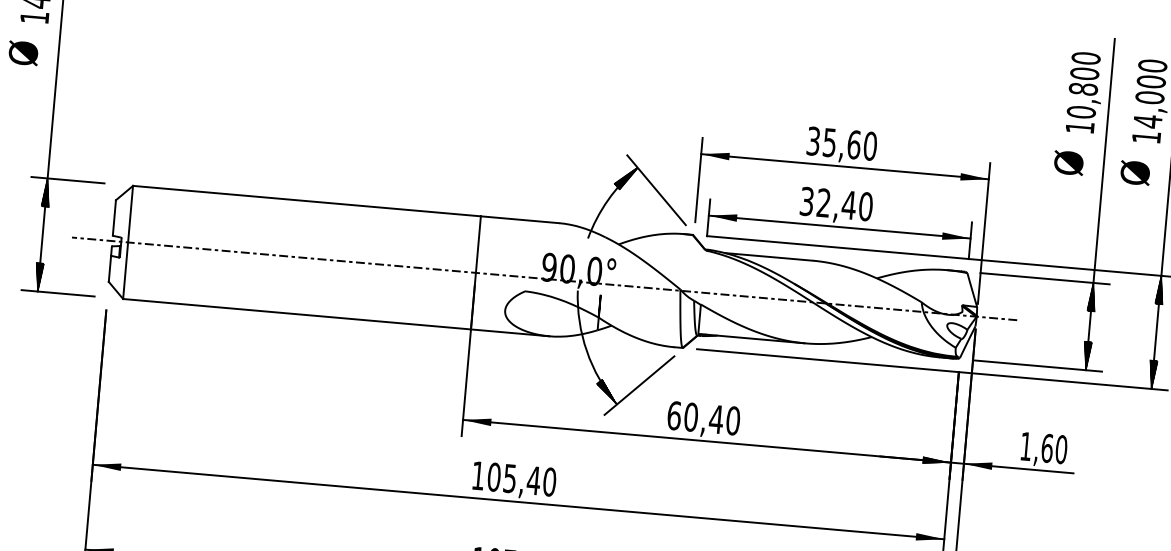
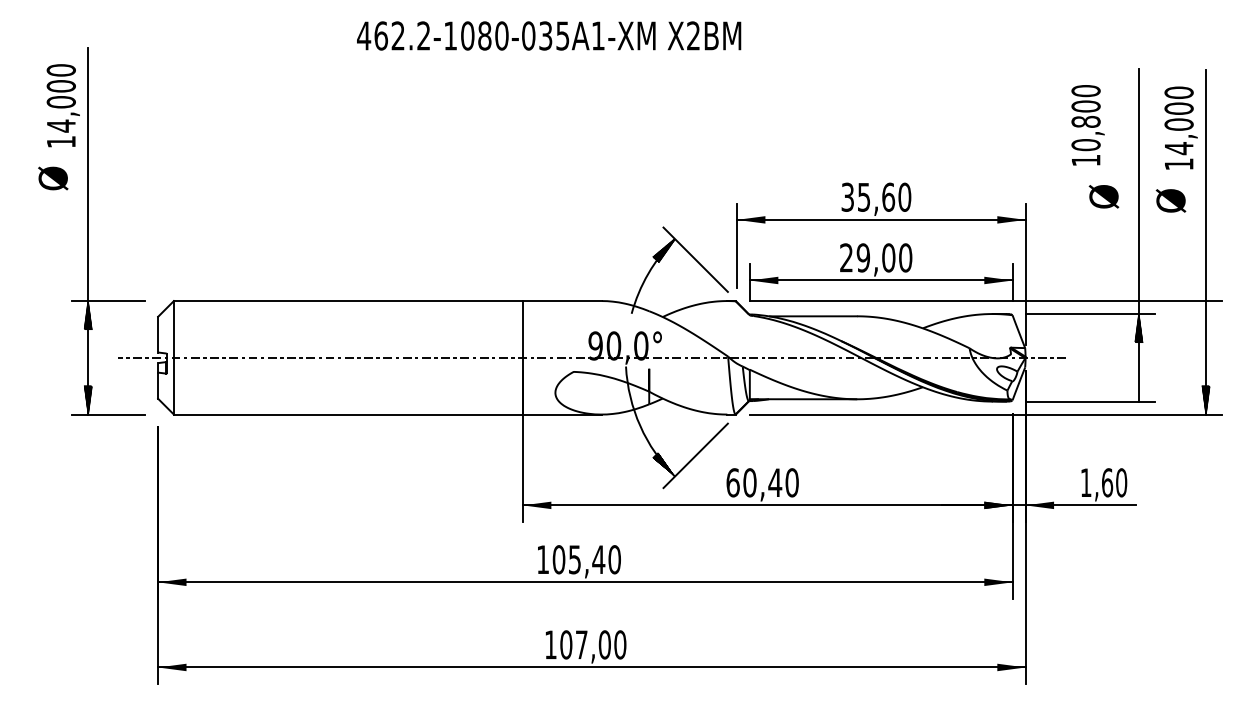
text: (1084, 92) -> (1087, 125), moved
text: (827, 202) -> (867, 257), 32,40 -> 29,00
hatch: (1159, 290) -> (1205, 315), removed
hatch: (1086, 356) -> (1138, 387), removed

